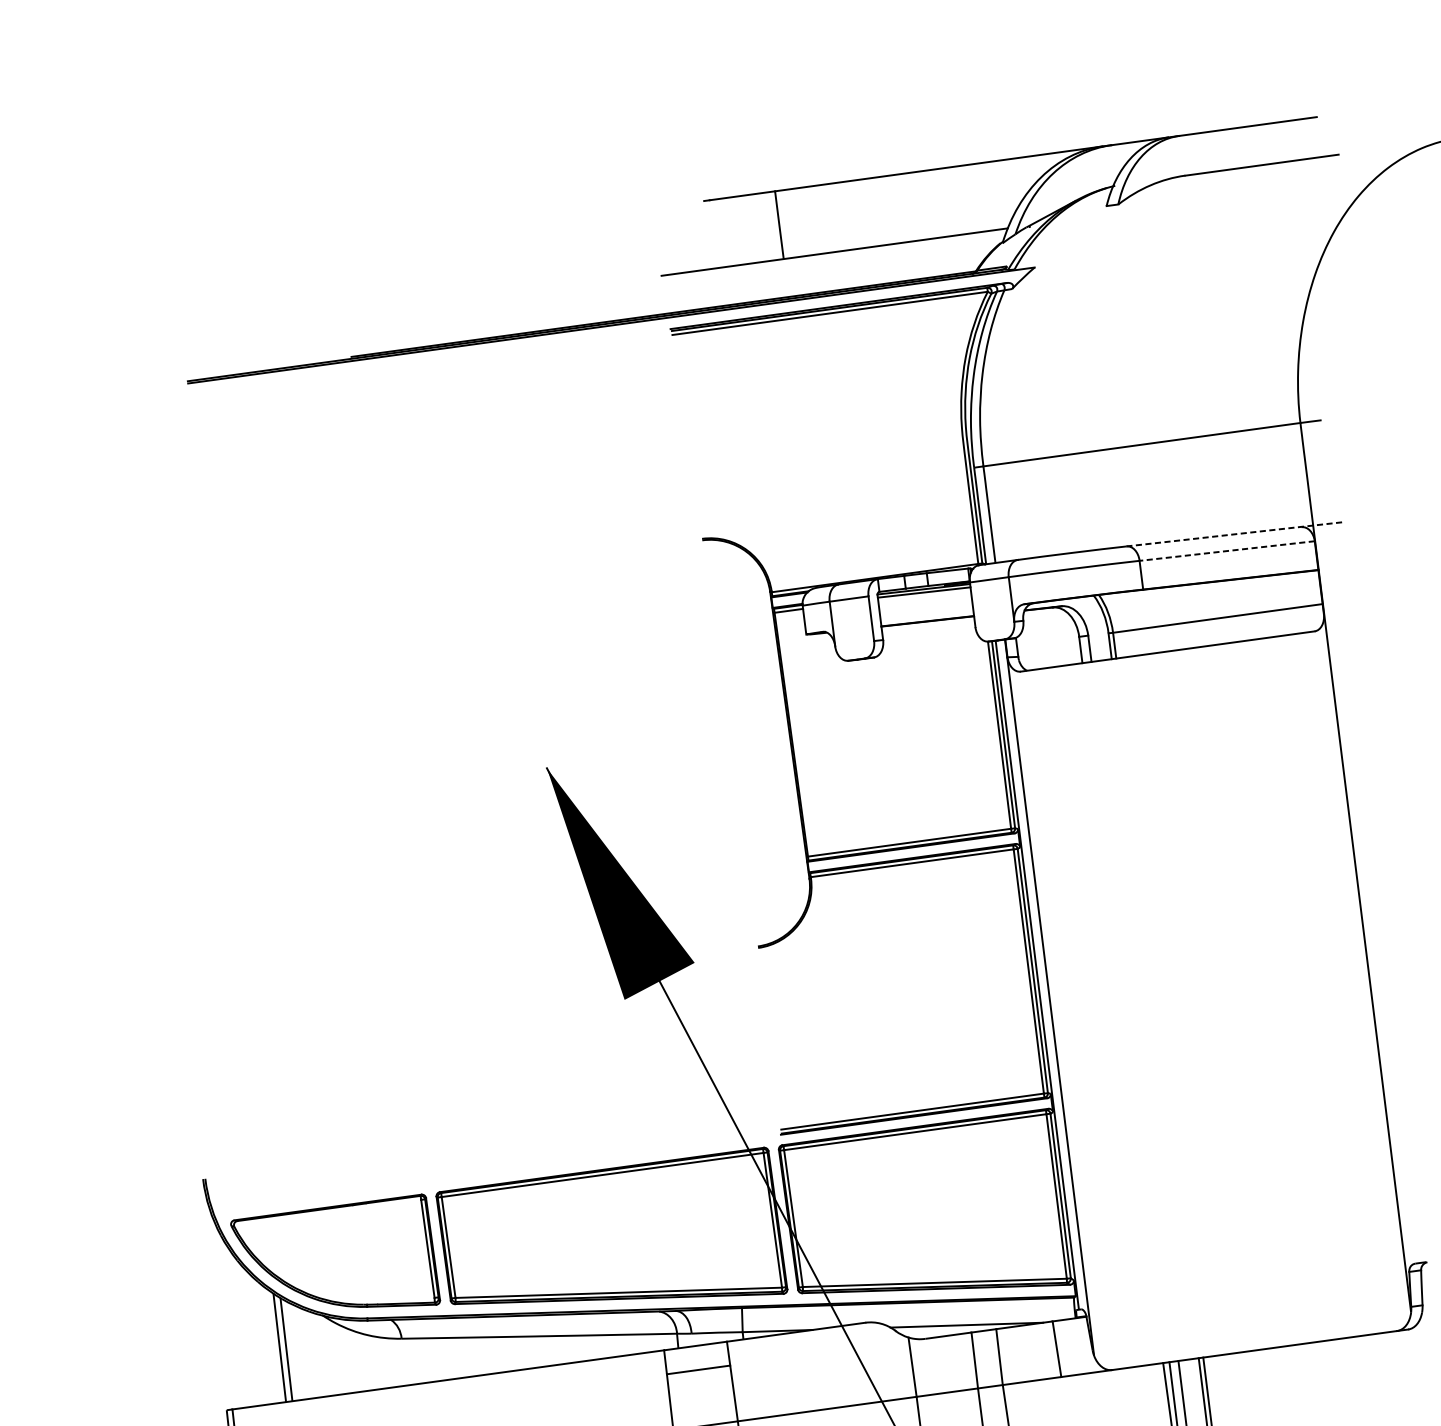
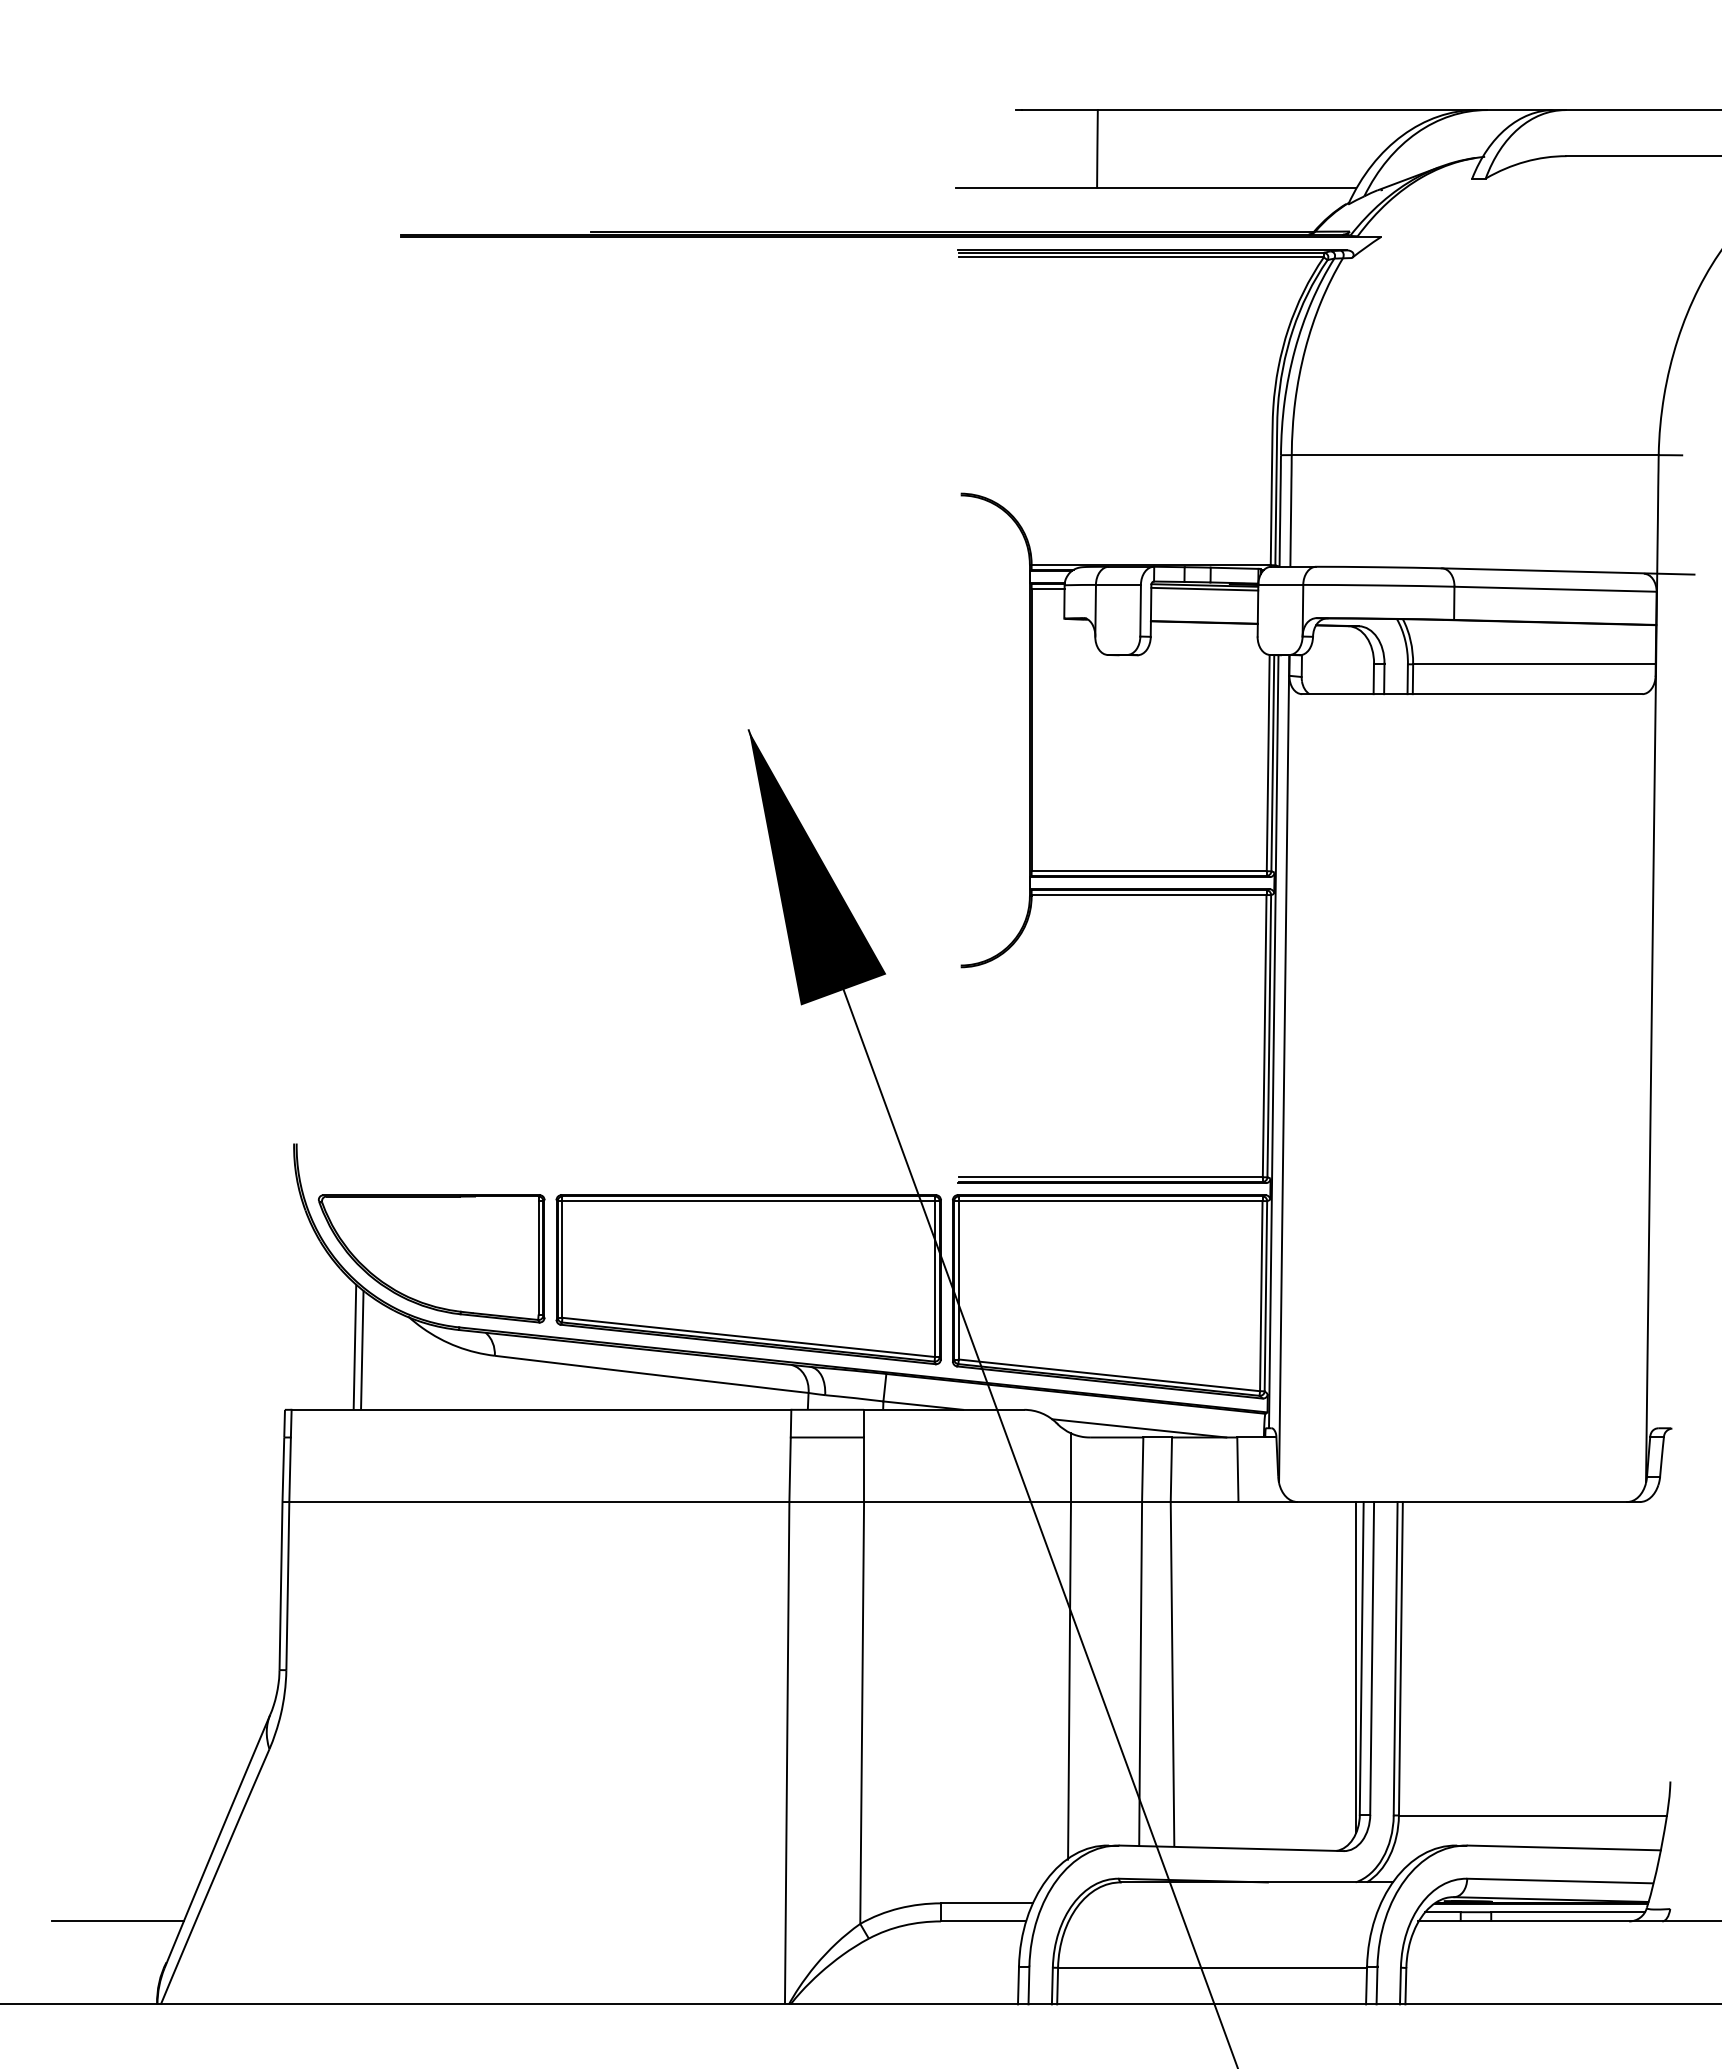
line: (1236, 534) -> (1568, 571), dashed -> solid
line: (1227, 551) -> (1555, 589), dashed -> solid

